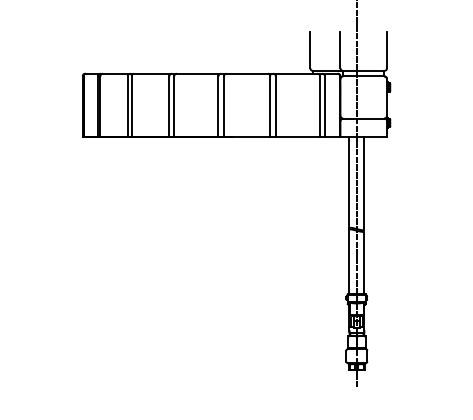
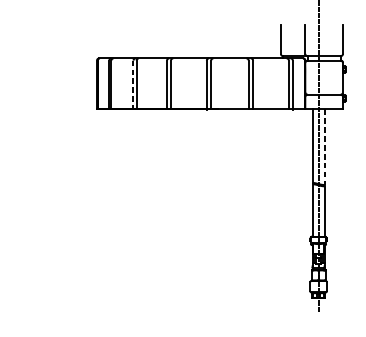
line: (127, 107) -> (133, 85), solid -> dashed
line: (364, 183) -> (324, 147), solid -> dashed

